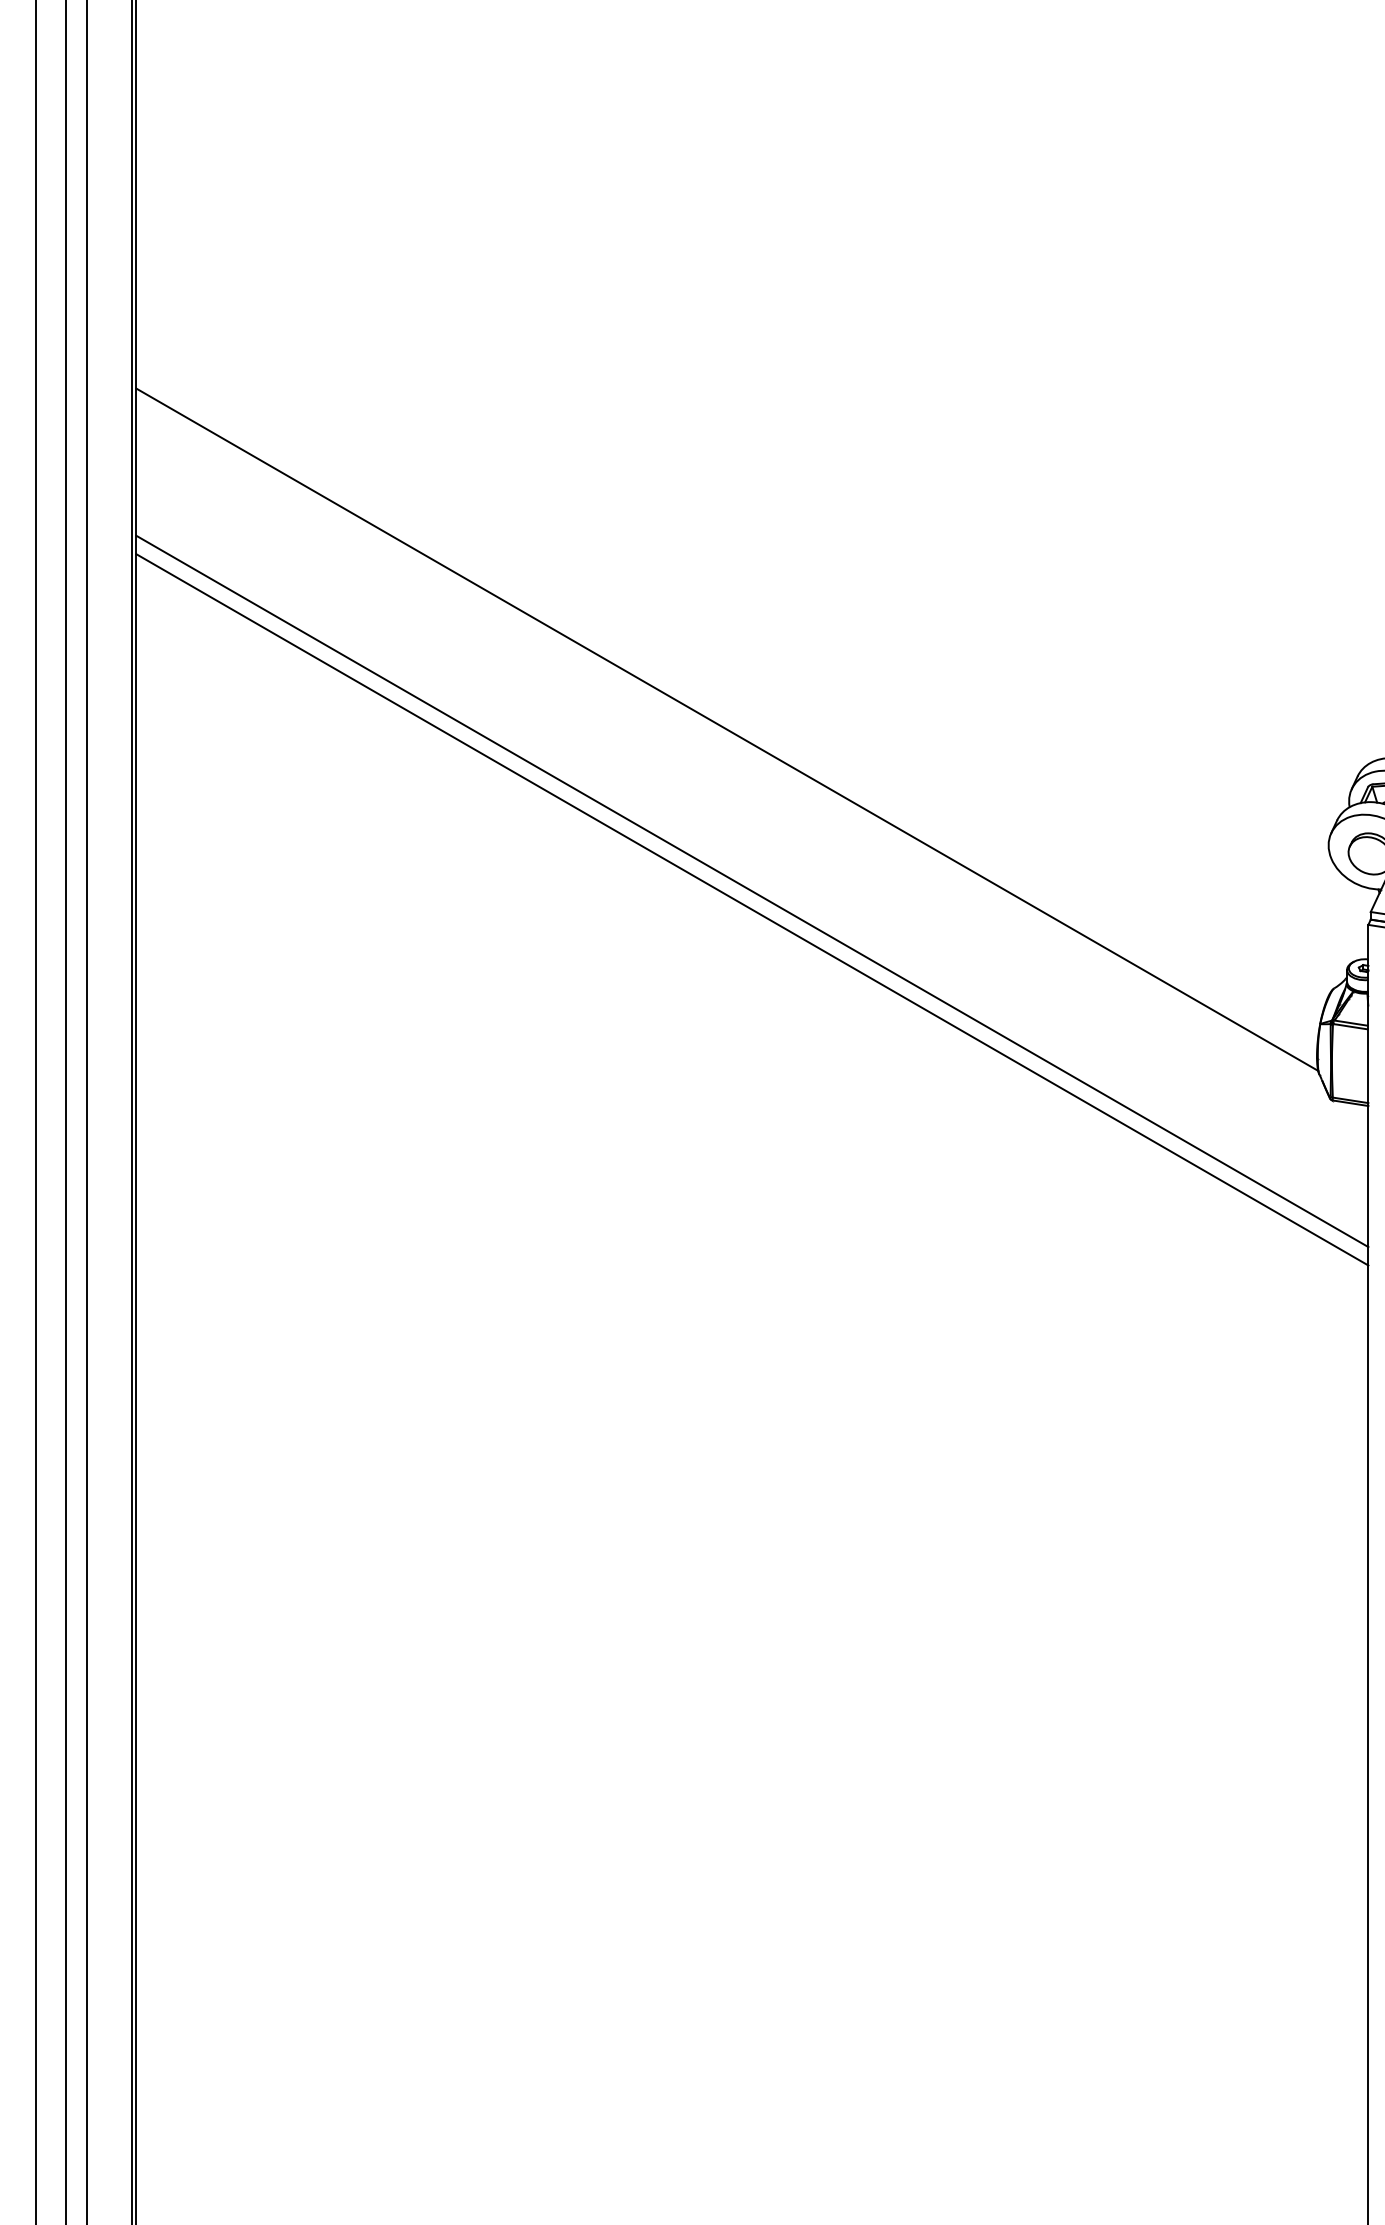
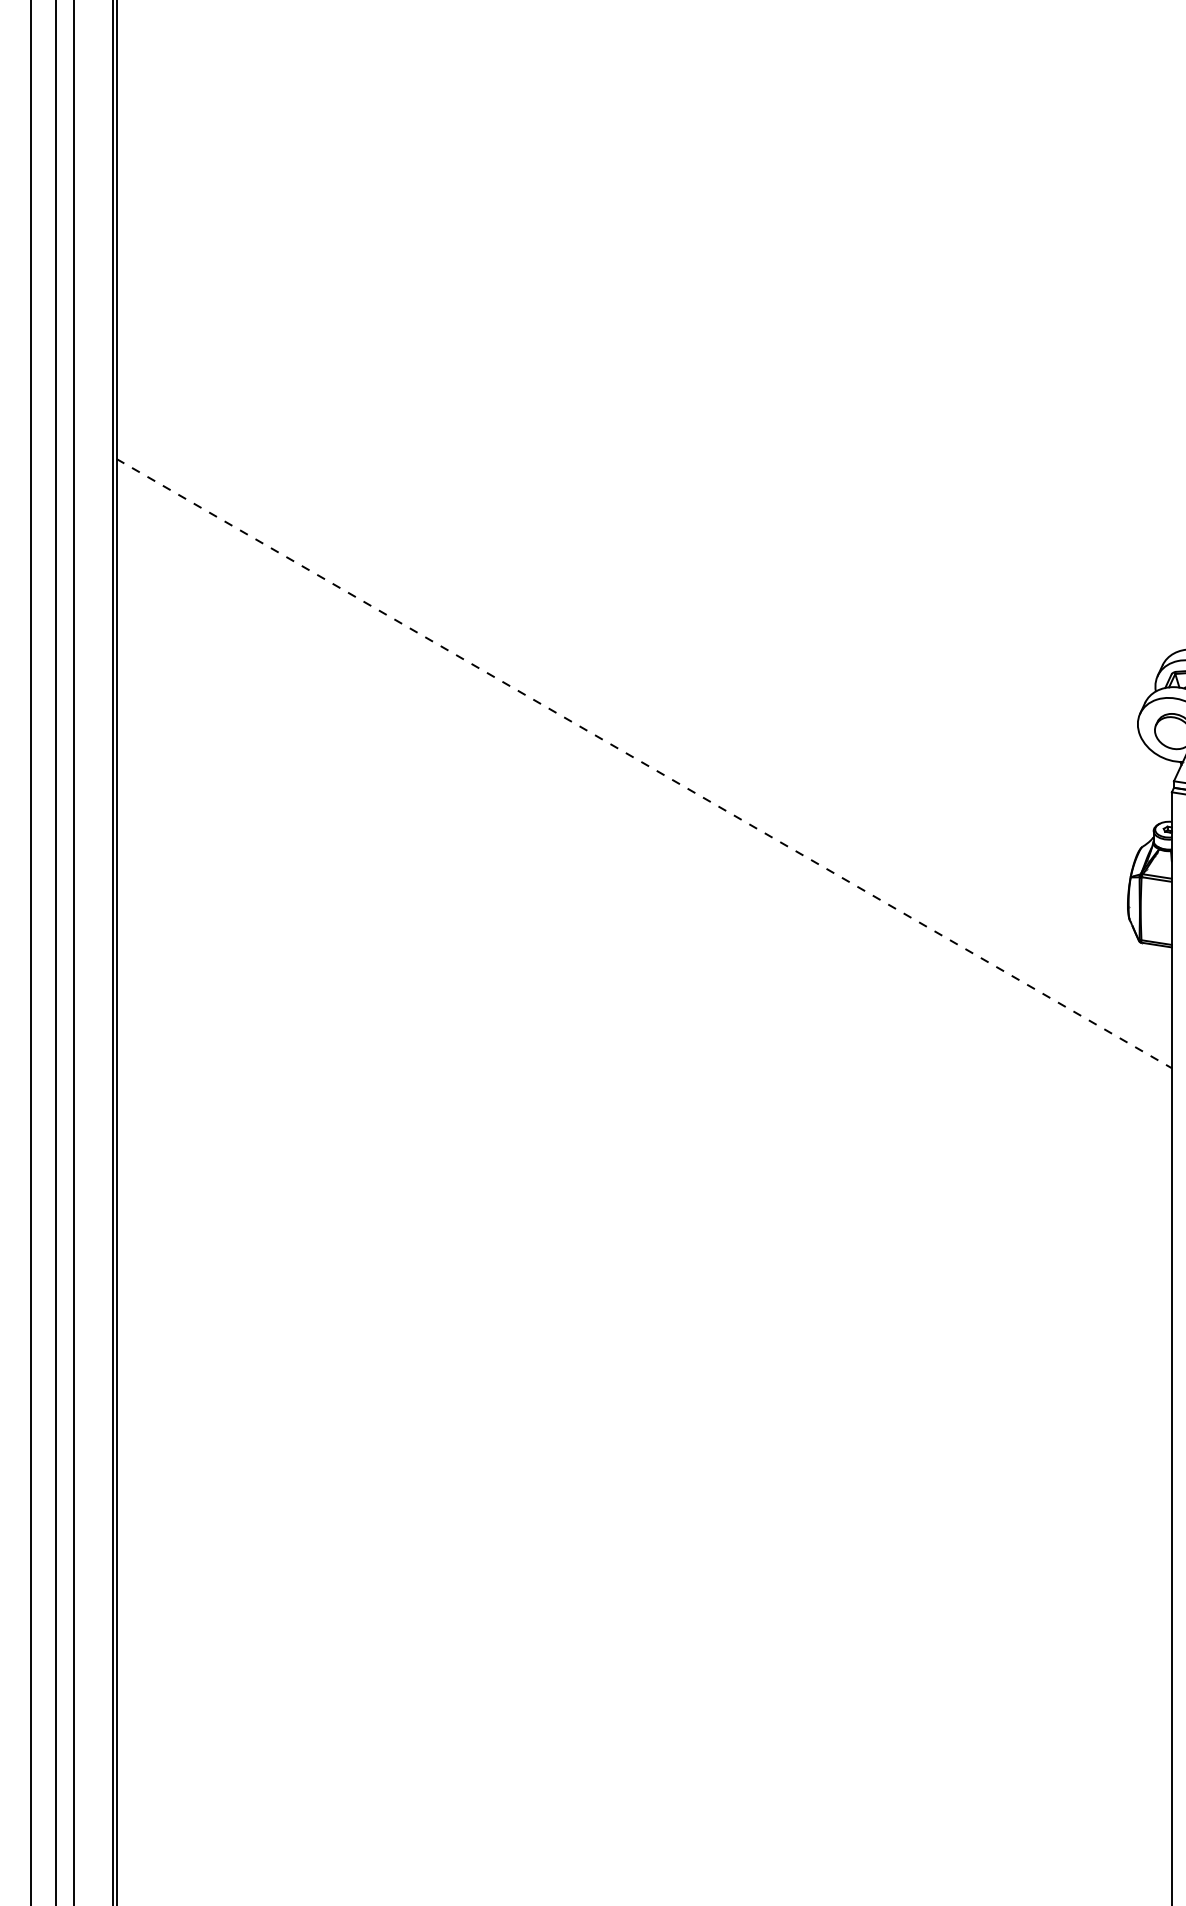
line: (726, 728) -> (622, 624), removed
line: (752, 891) -> (644, 763), solid -> dashed
line: (751, 909) -> (643, 779), removed

